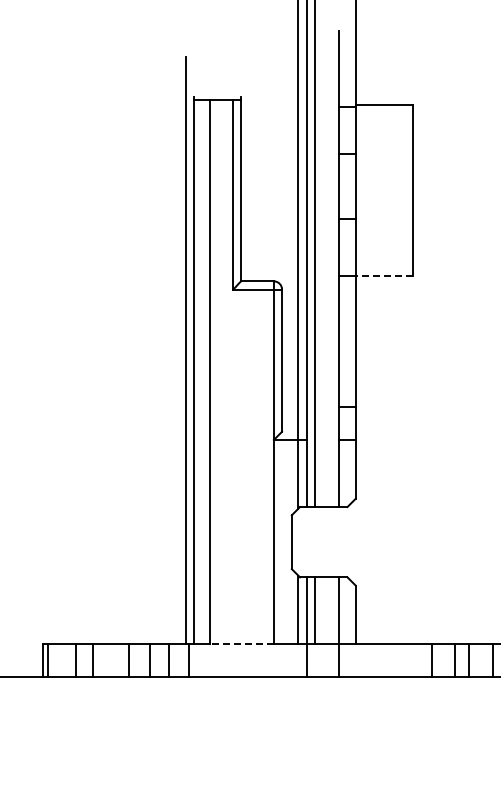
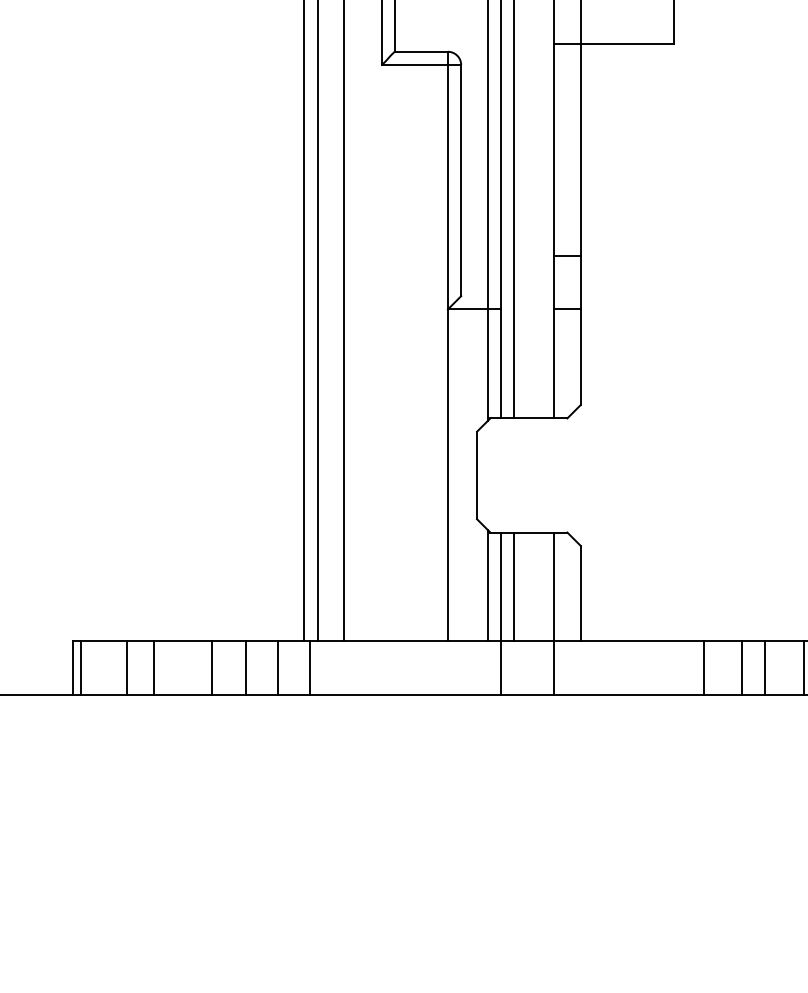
line: (384, 276) -> (627, 43), dashed -> solid
line: (242, 644) -> (396, 641), dashed -> solid

